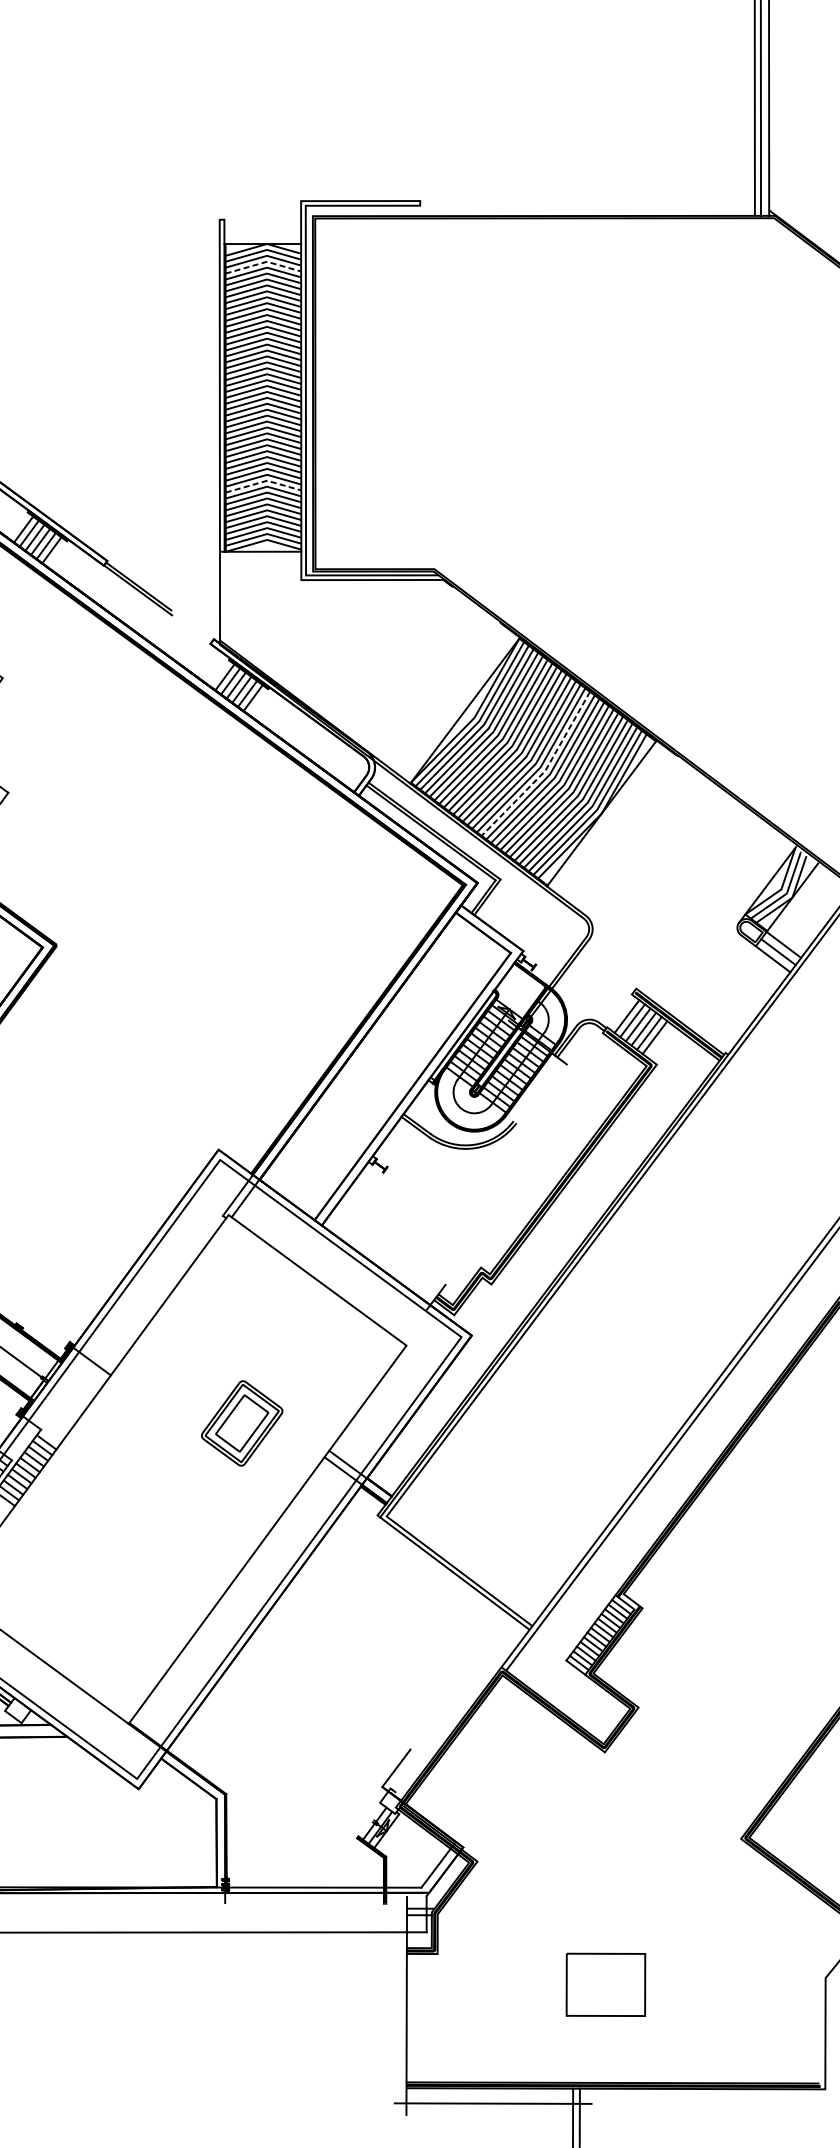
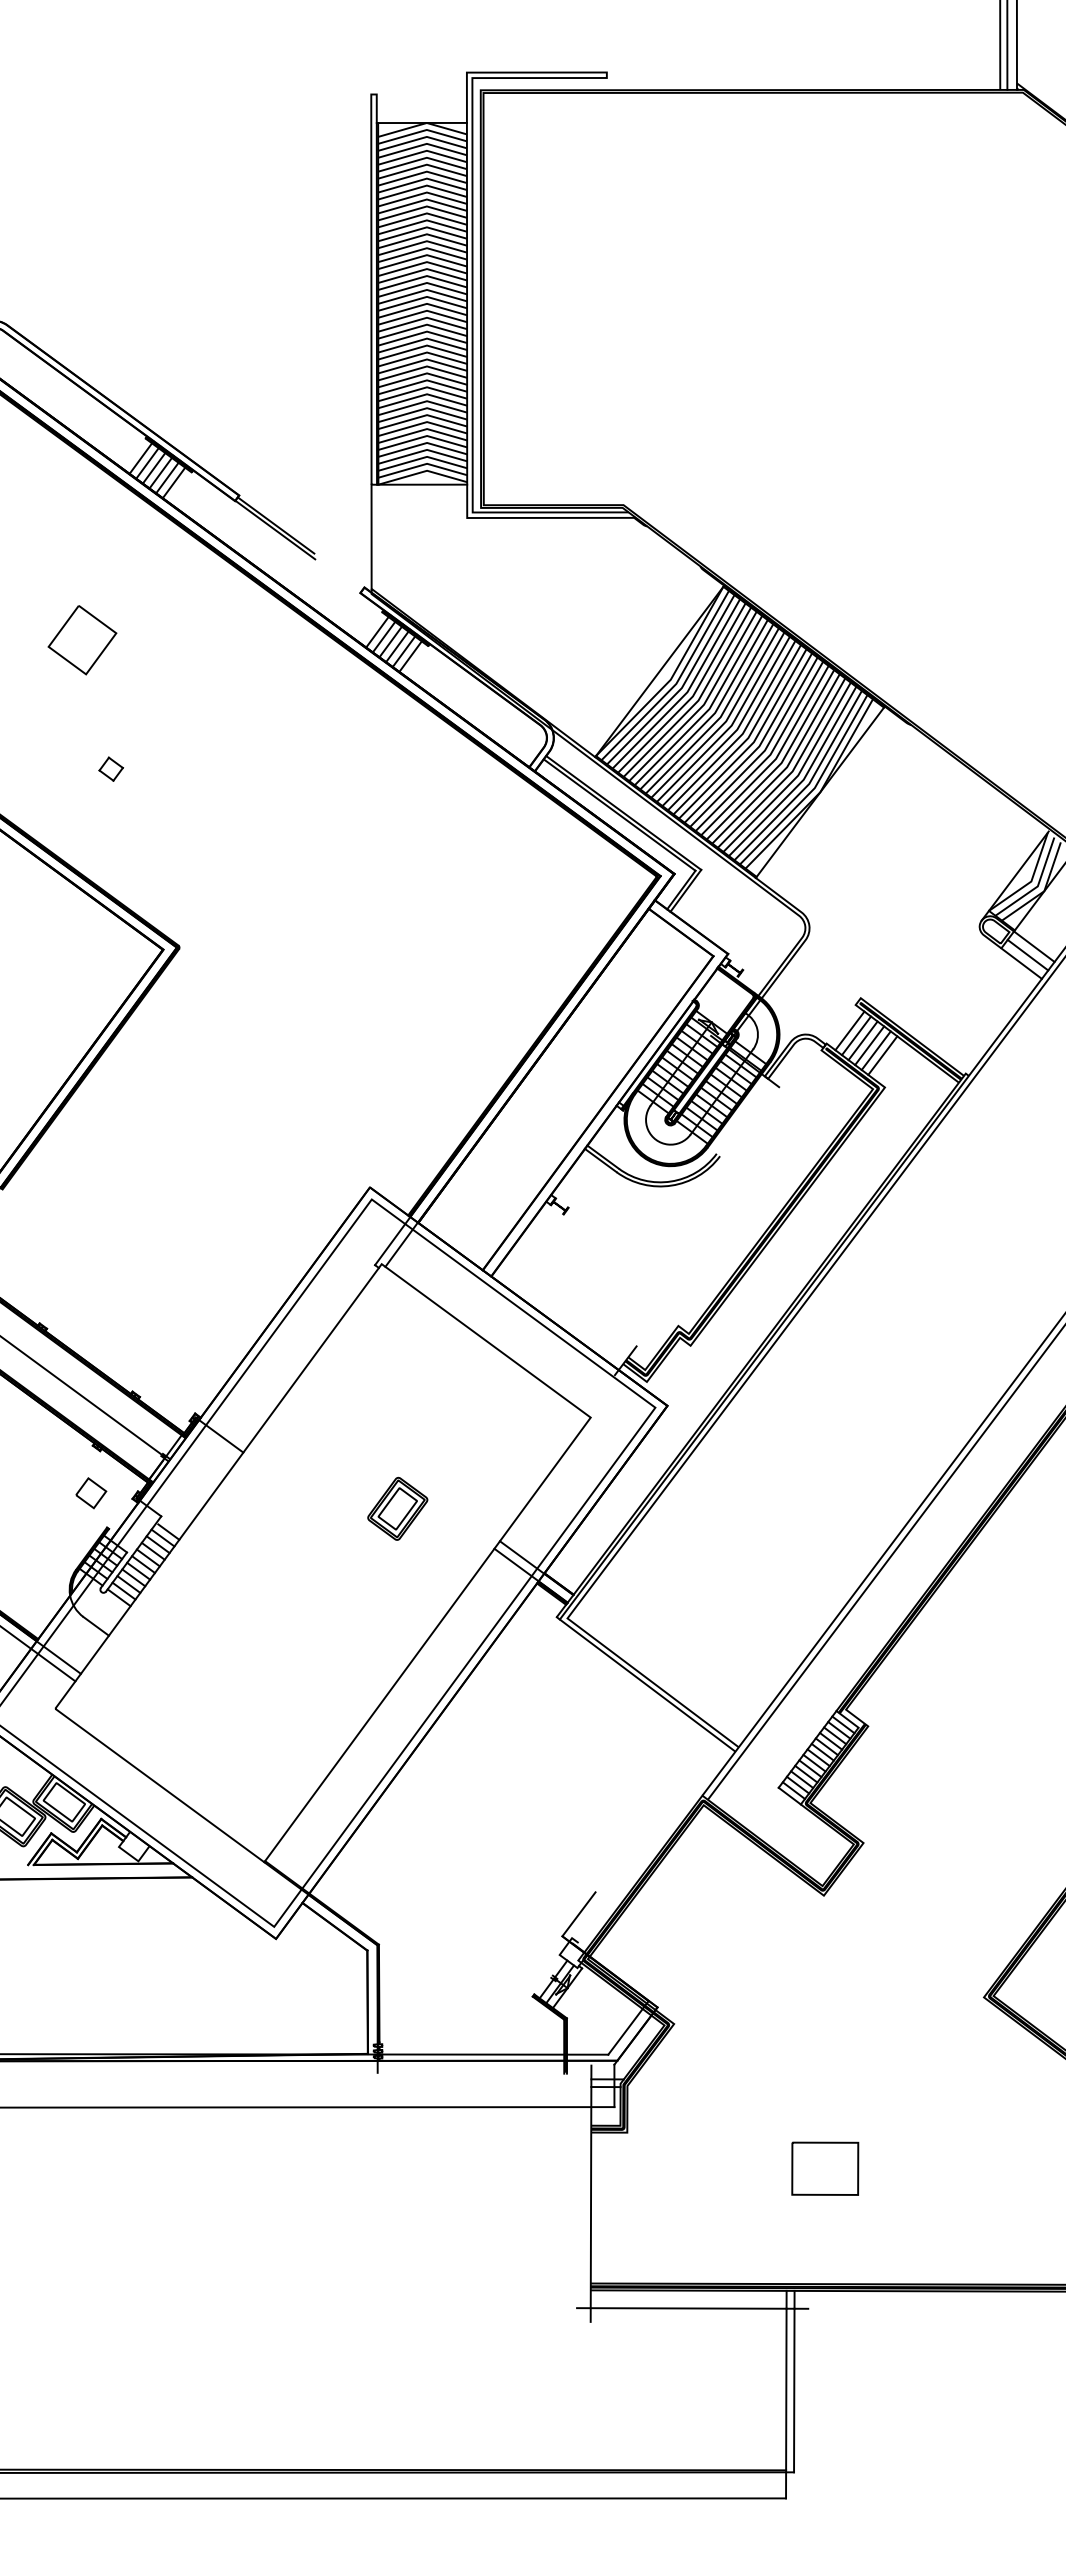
line: (264, 262) -> (423, 144), dashed -> solid
line: (264, 481) -> (423, 402), dashed -> solid
line: (544, 771) -> (753, 742), dashed -> solid
part: (242, 1422) -> (397, 1508), size x0.62
part: (606, 1984) -> (825, 2168), size x0.71

